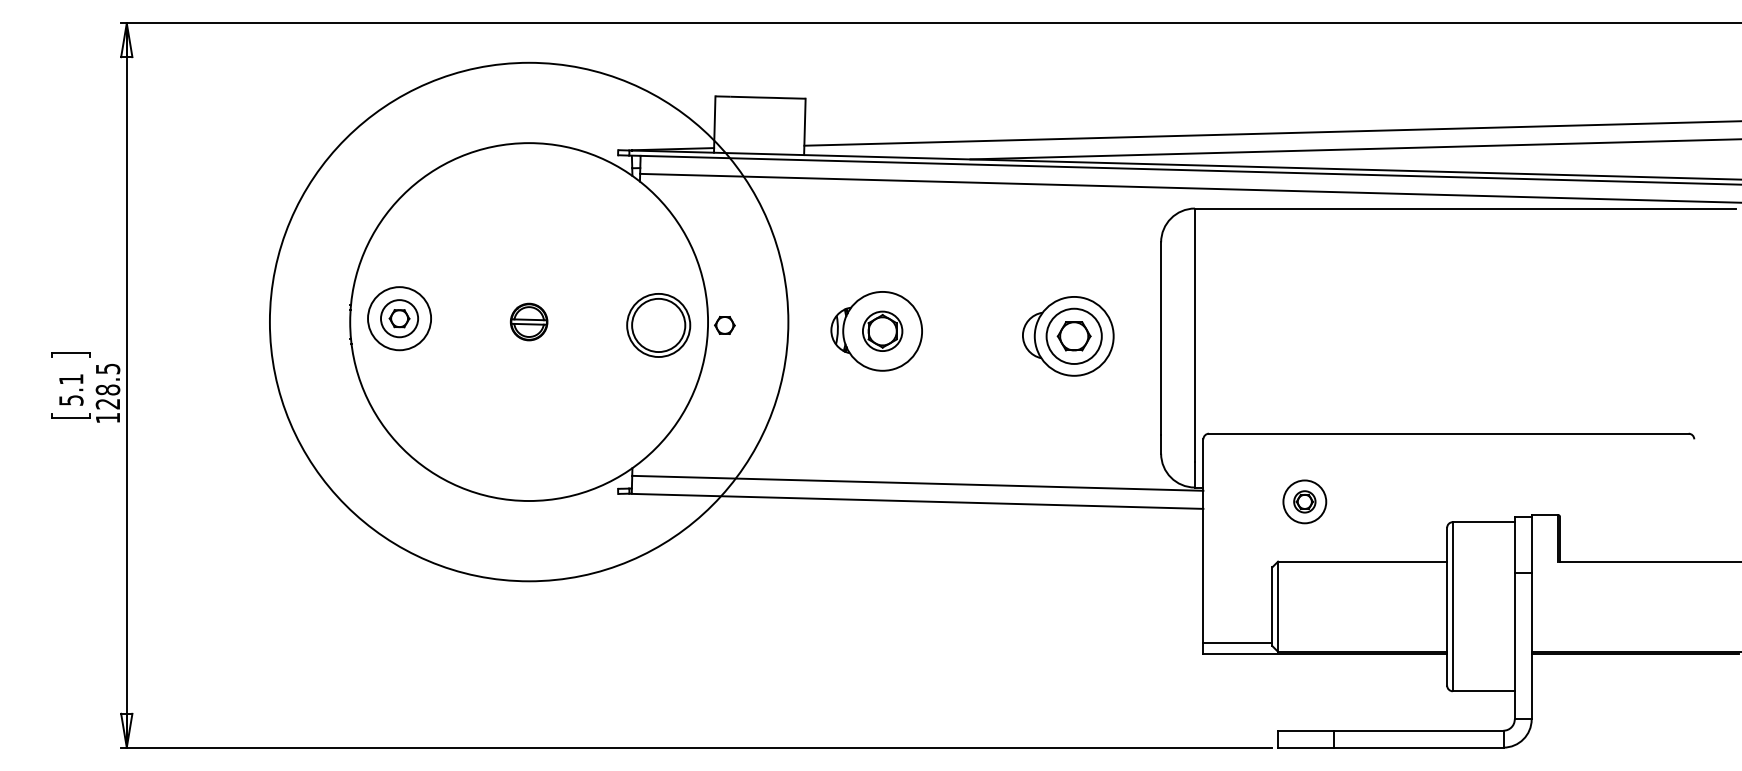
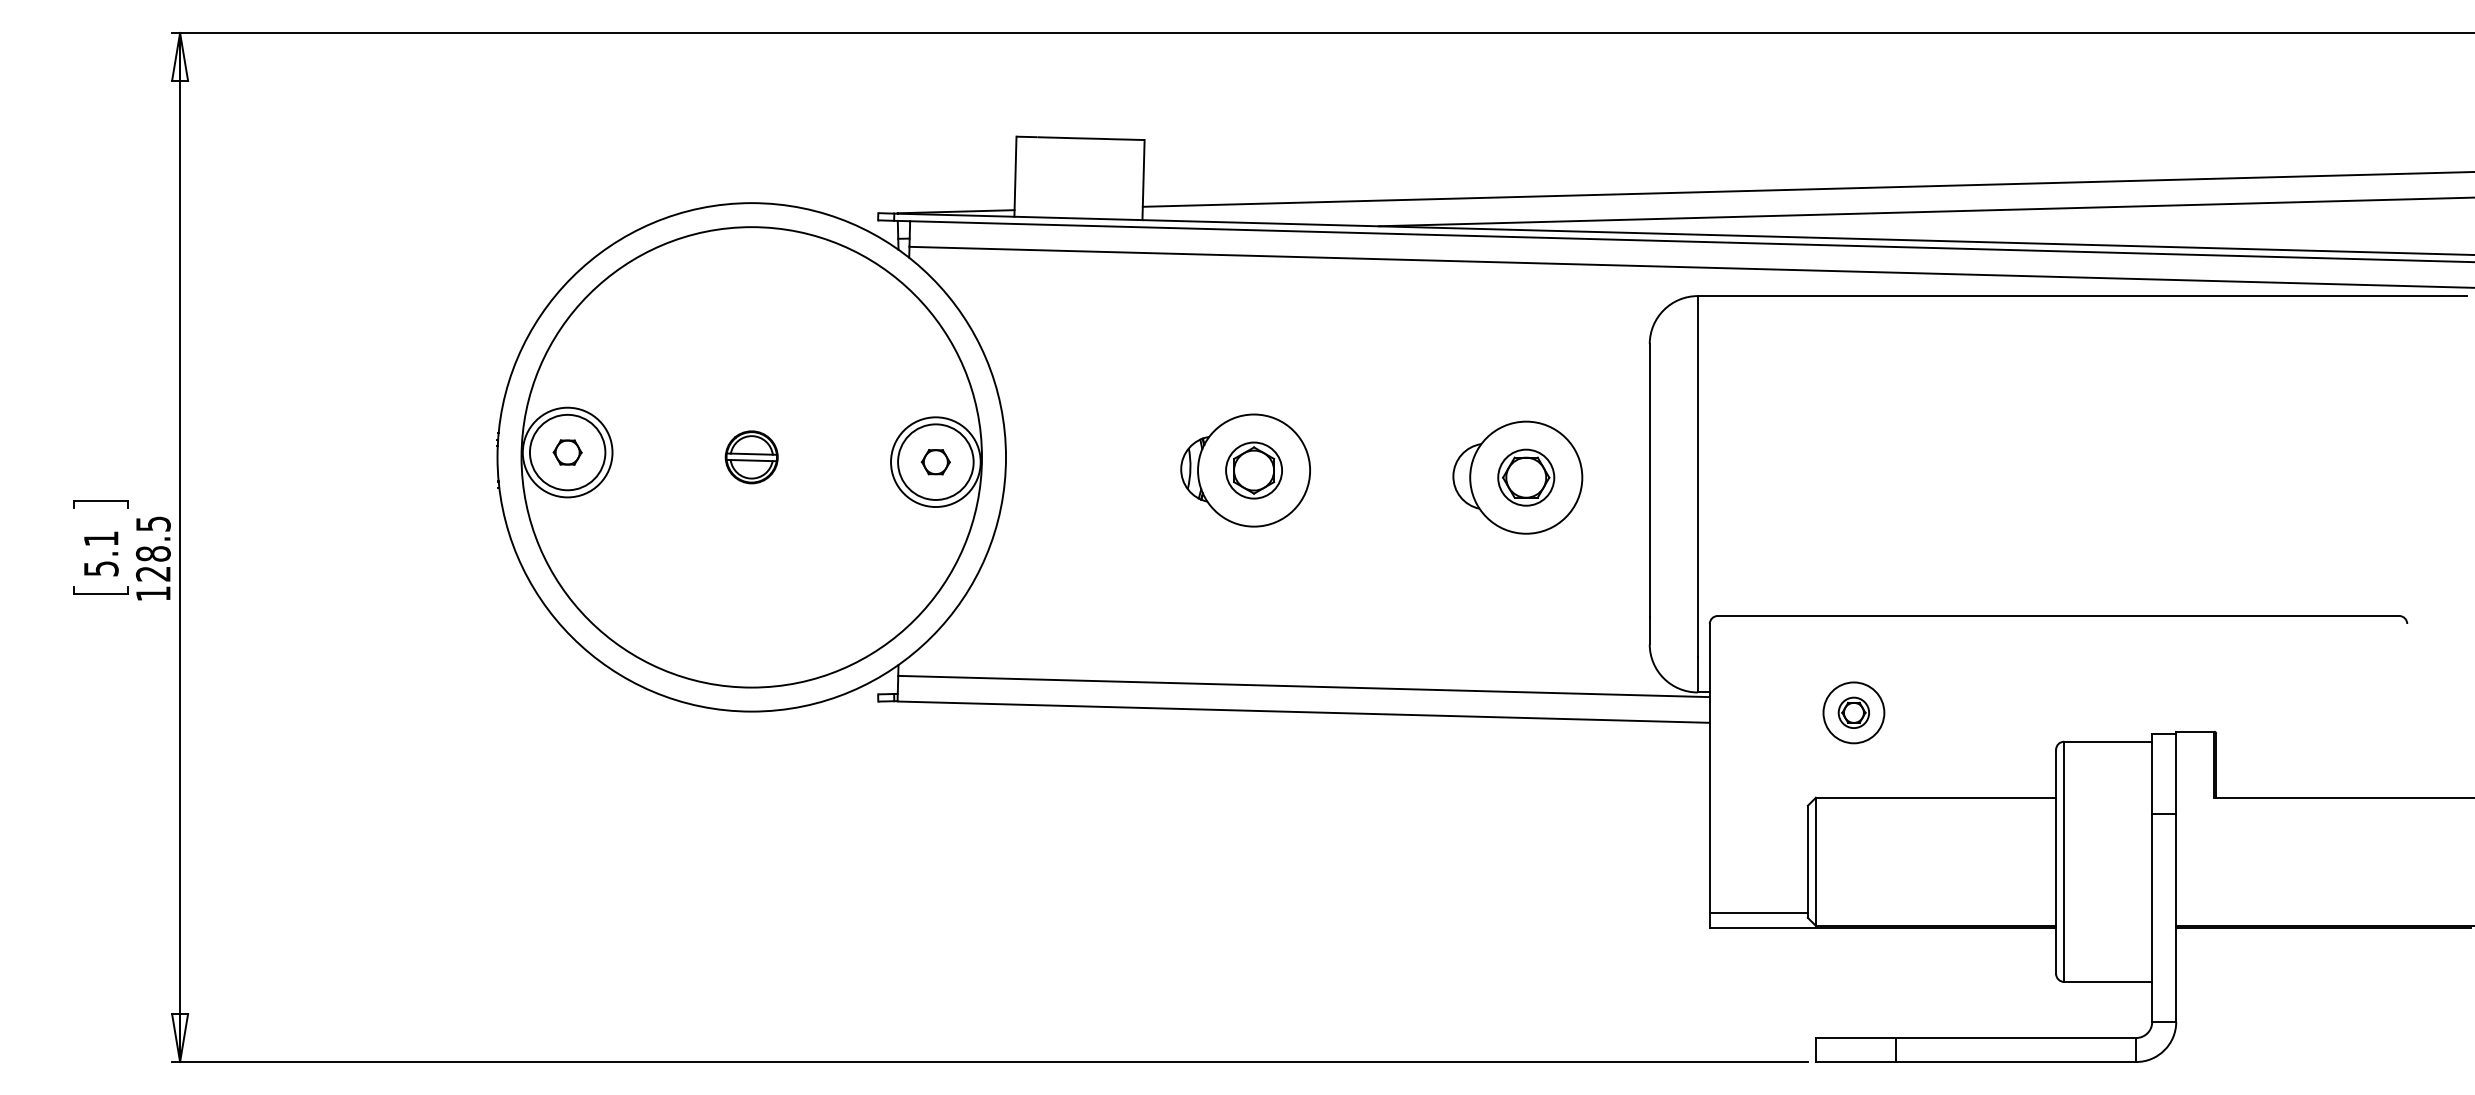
circle: (399, 318) -> (567, 452), size x1.43
circle: (528, 322) -> (751, 457), size x0.62
part: (724, 325) -> (935, 462), moved
circle: (1074, 336) -> (1526, 477), size x0.71

